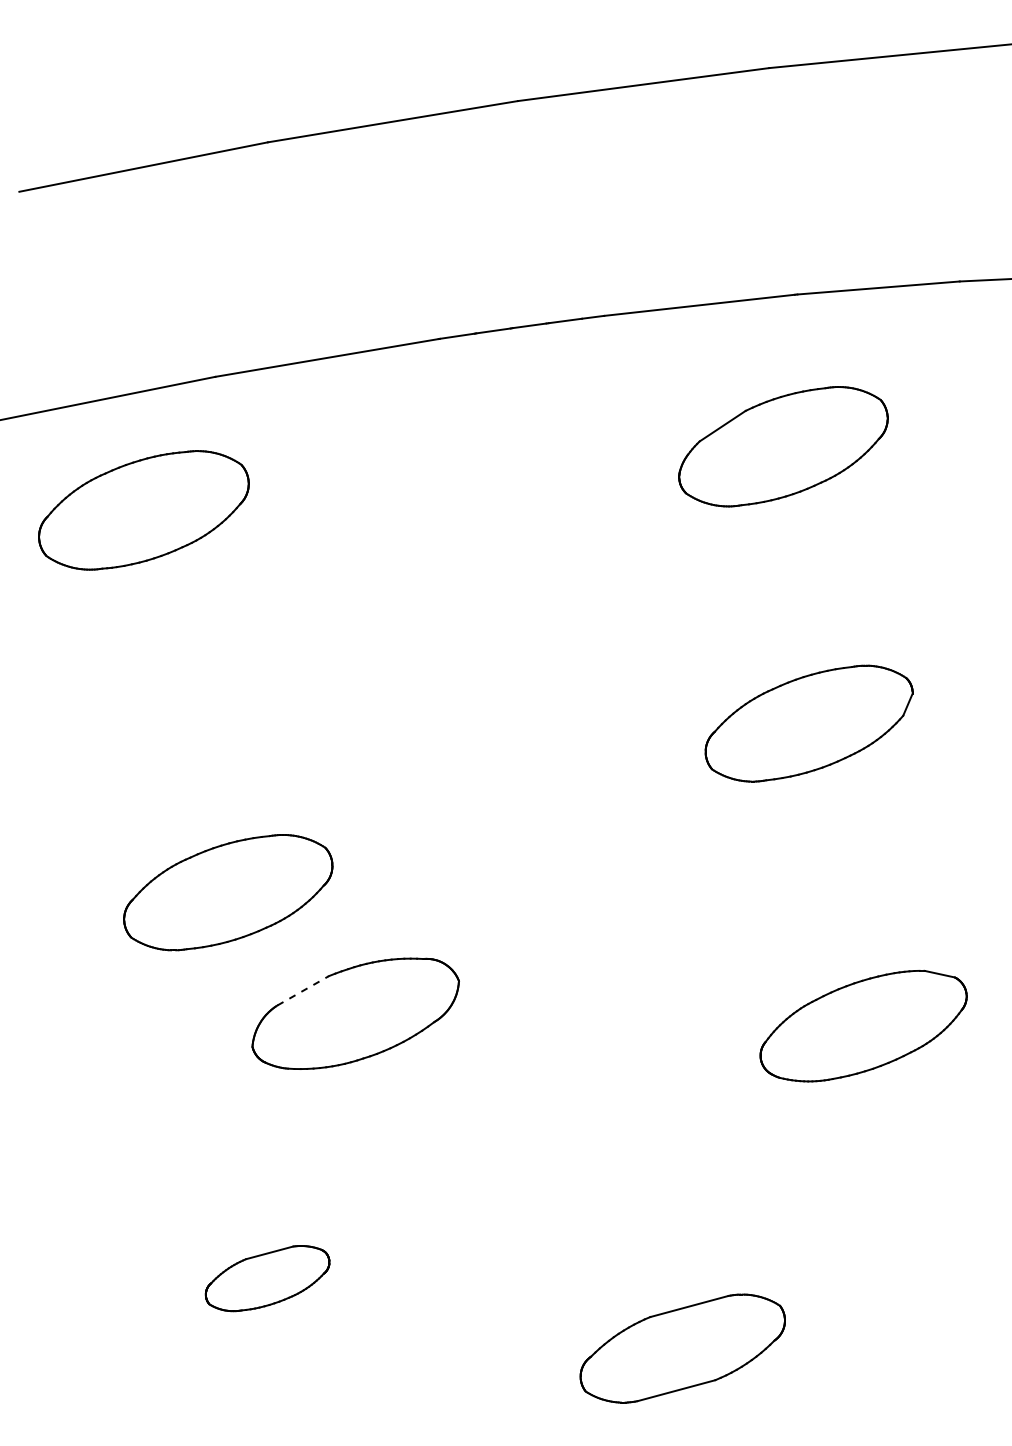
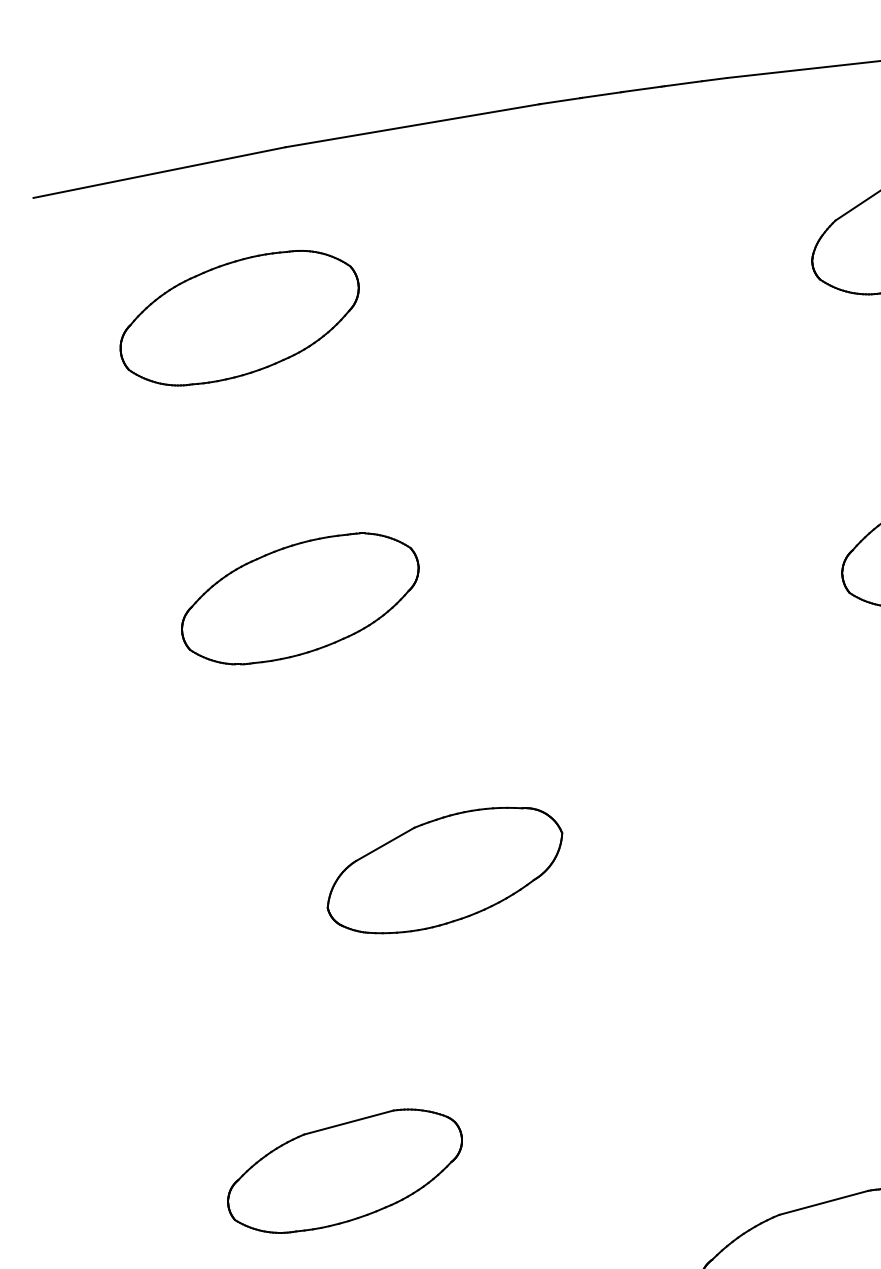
part: (143, 510) -> (239, 318), moved
part: (228, 892) -> (300, 598), moved
line: (303, 990) -> (385, 844), dashed -> solid
part: (267, 1278) -> (344, 1171), size x1.67

